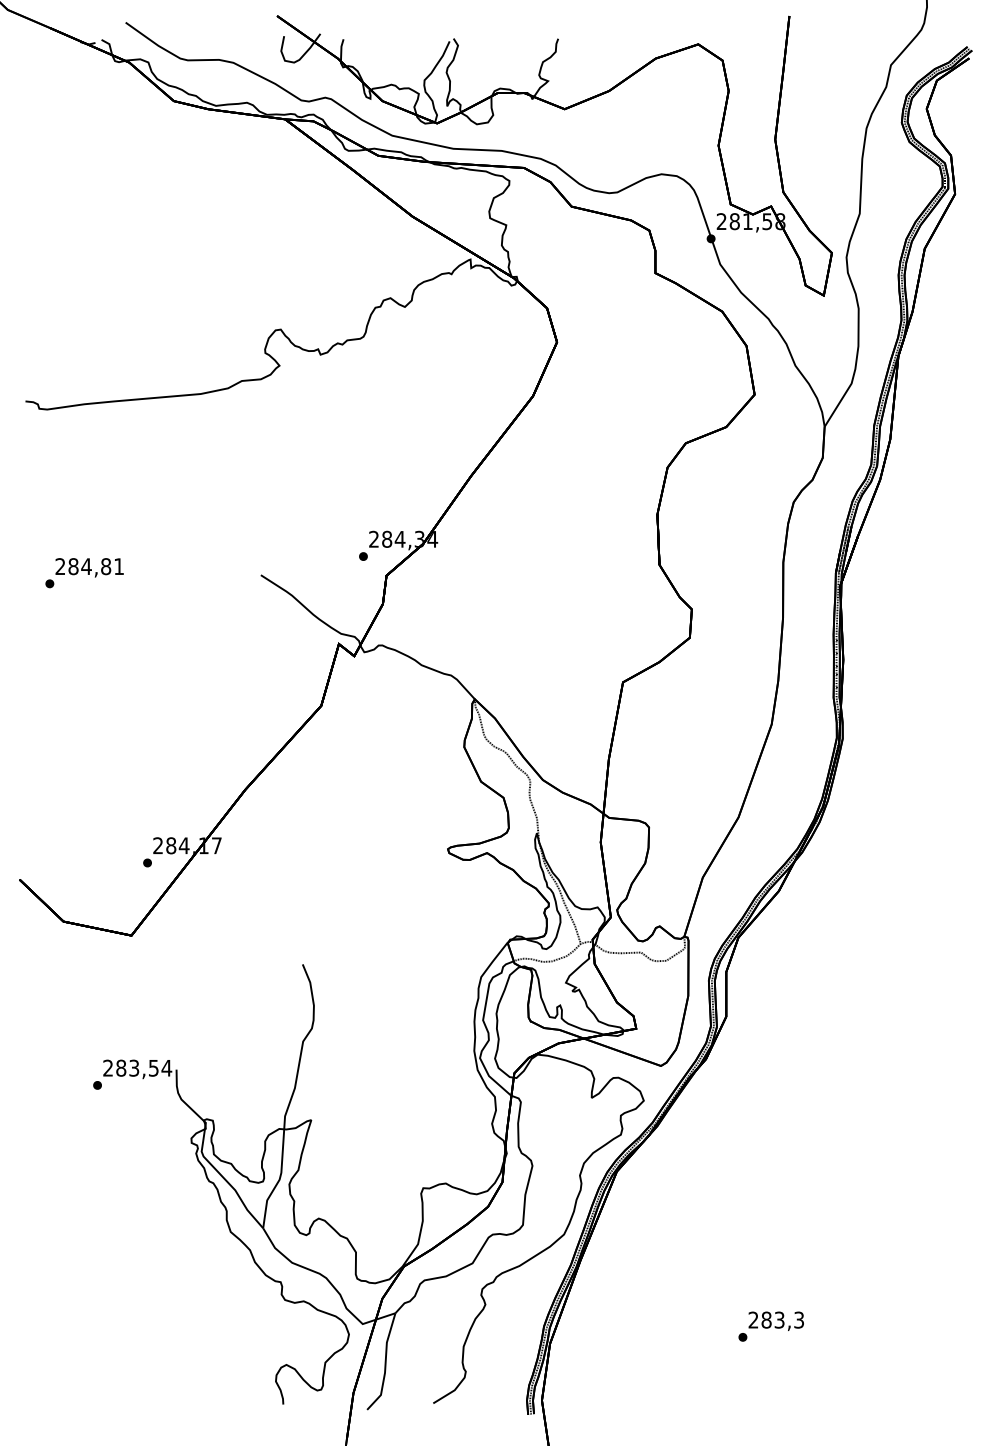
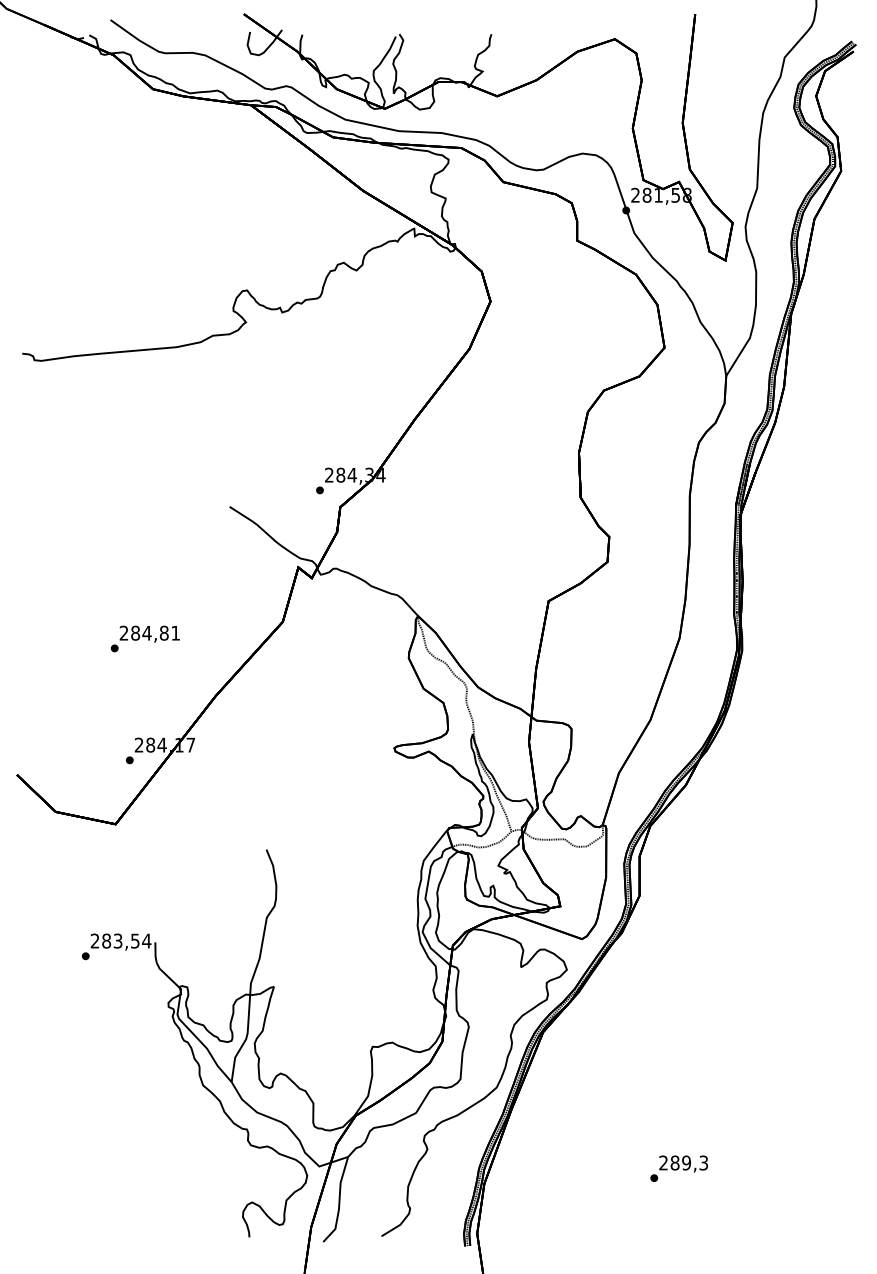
text: (83, 572) -> (144, 638), moved
text: (779, 1319) -> (686, 1162), 283,3 -> 289,3

